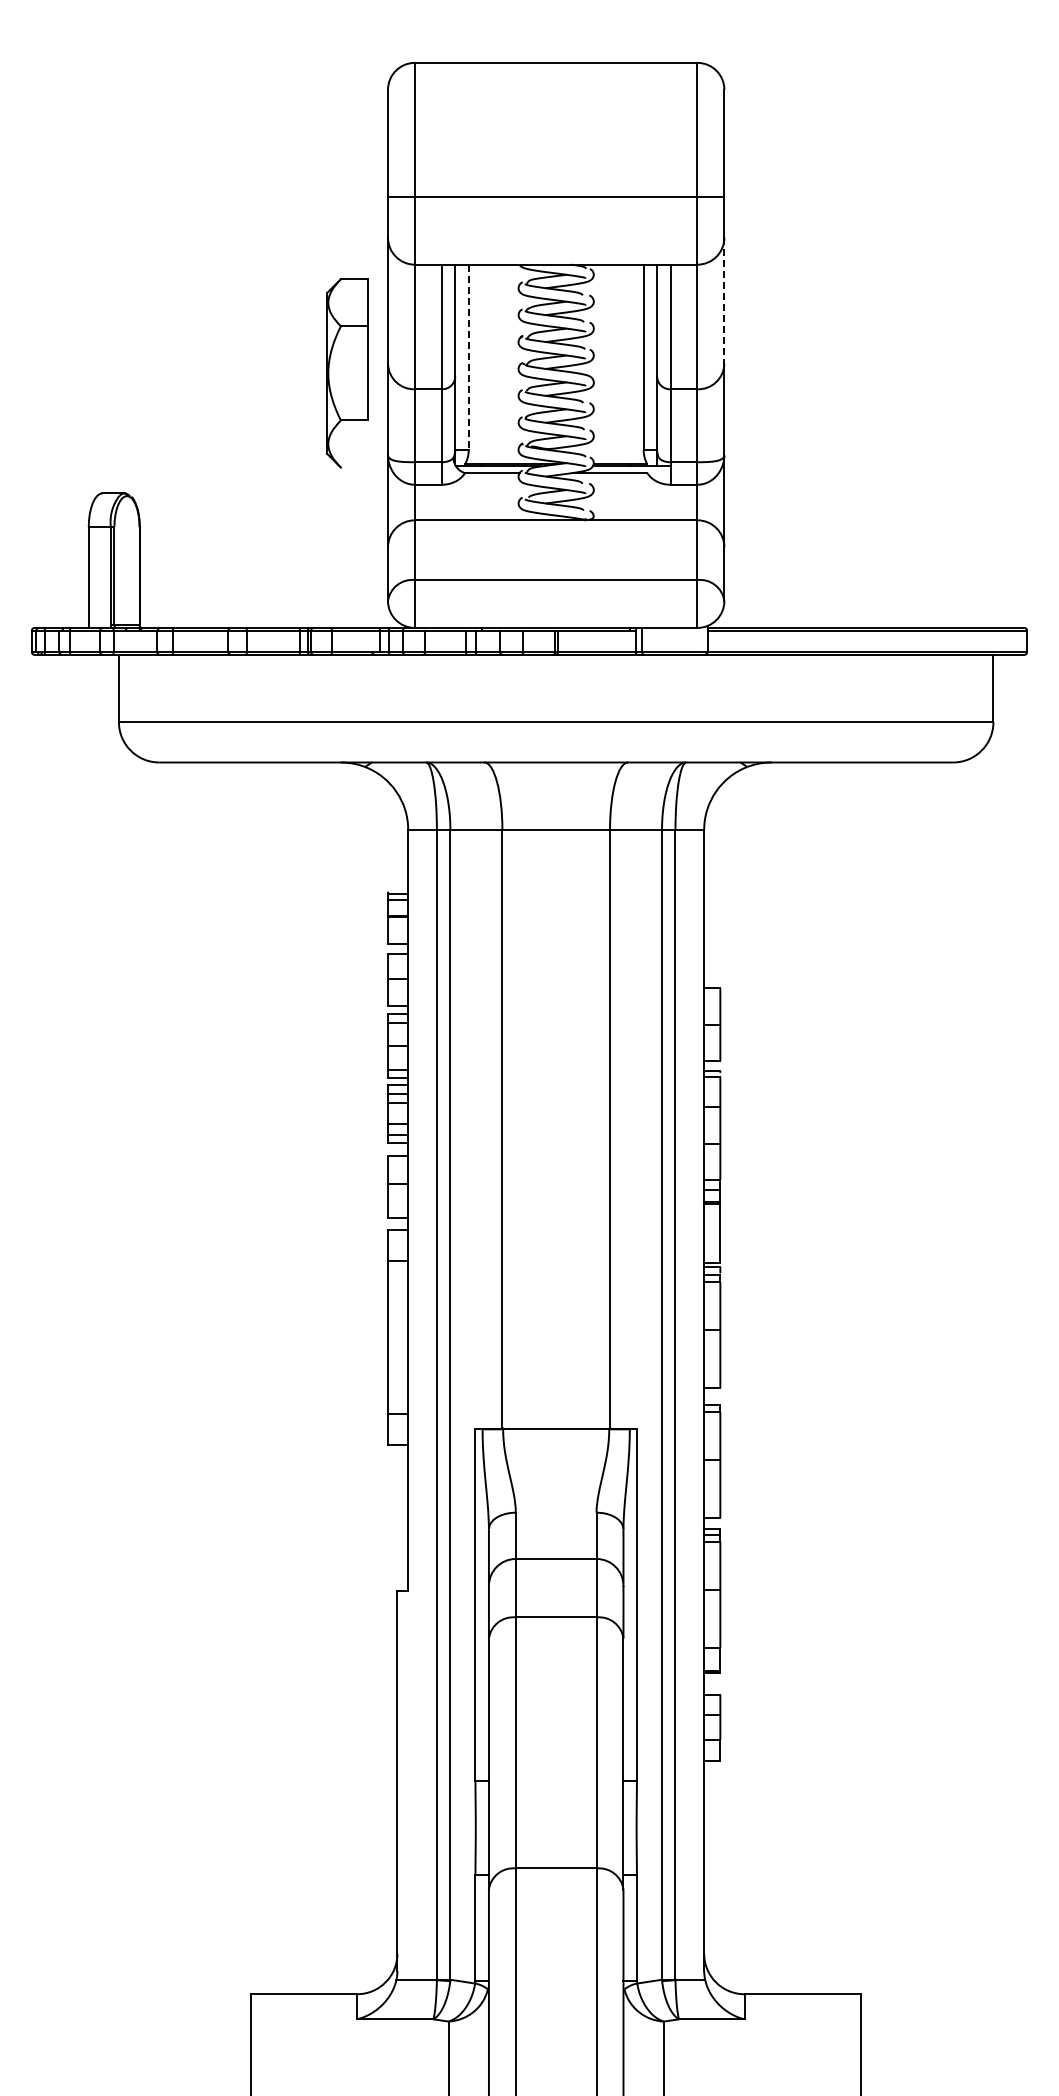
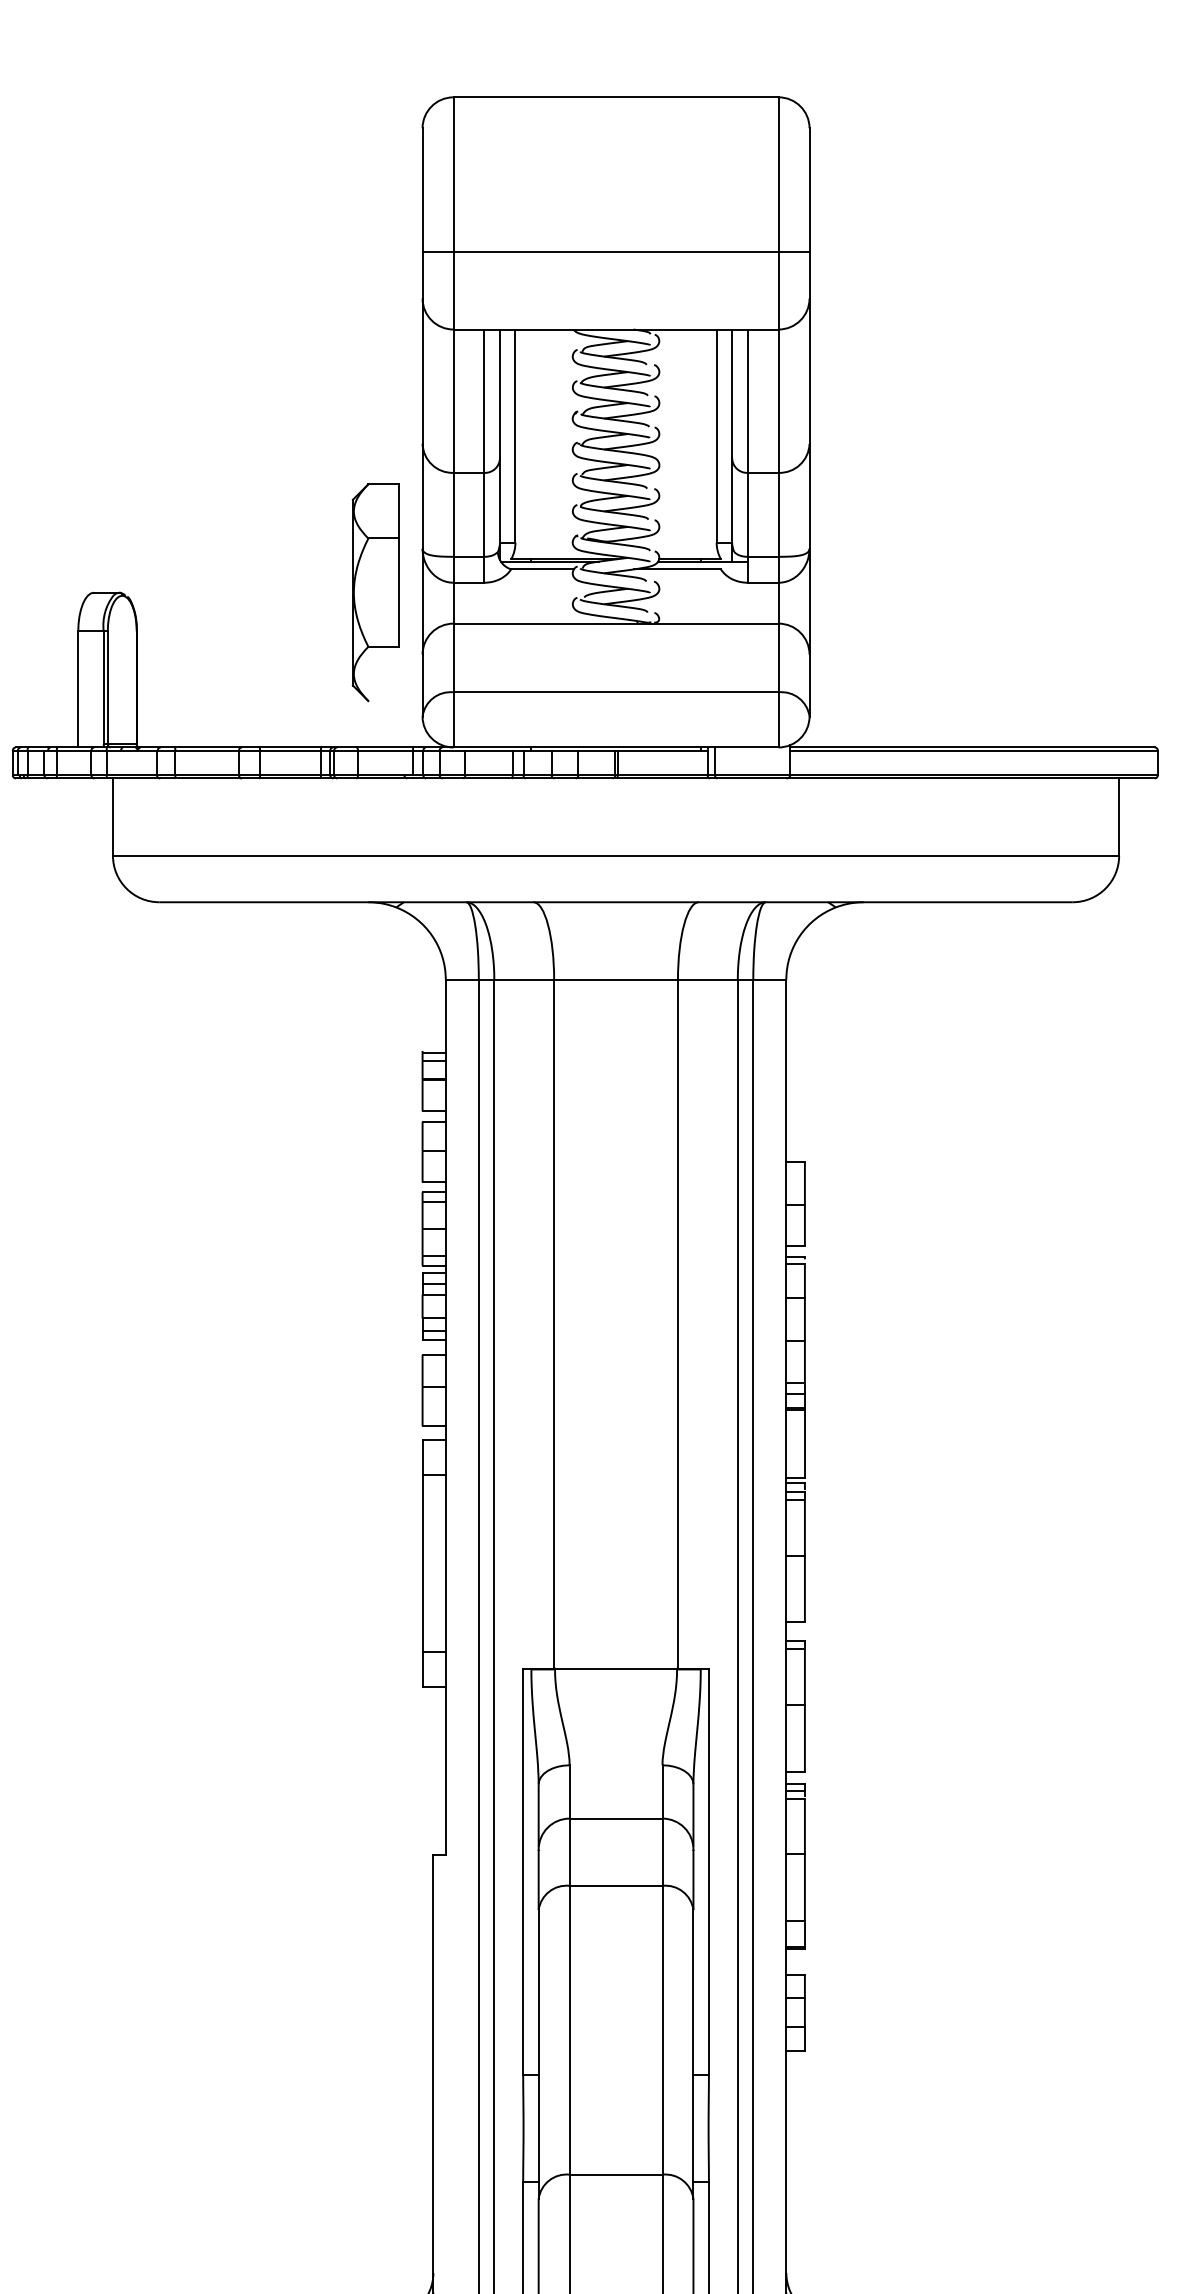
line: (724, 301) -> (809, 371), dashed -> solid
line: (468, 357) -> (515, 436), dashed -> solid
part: (347, 373) -> (375, 592), moved

